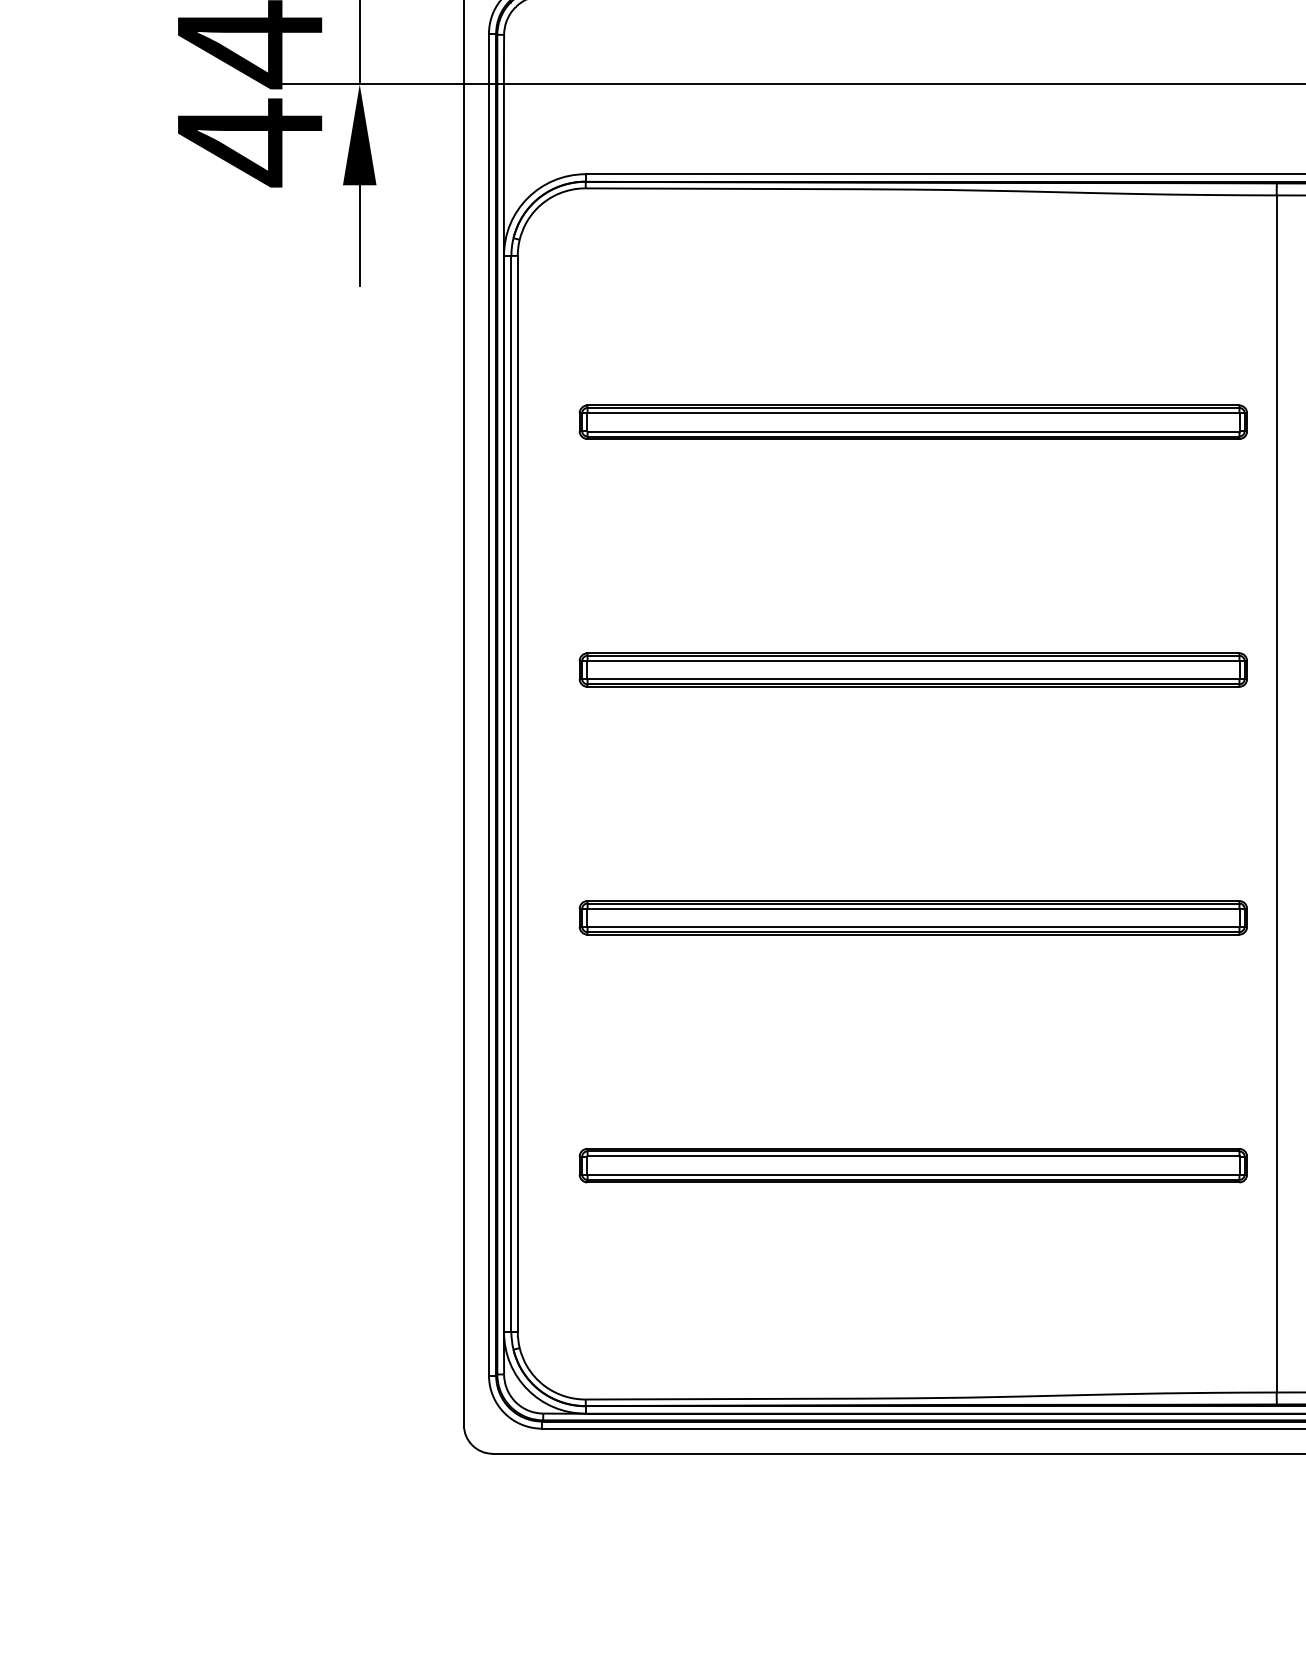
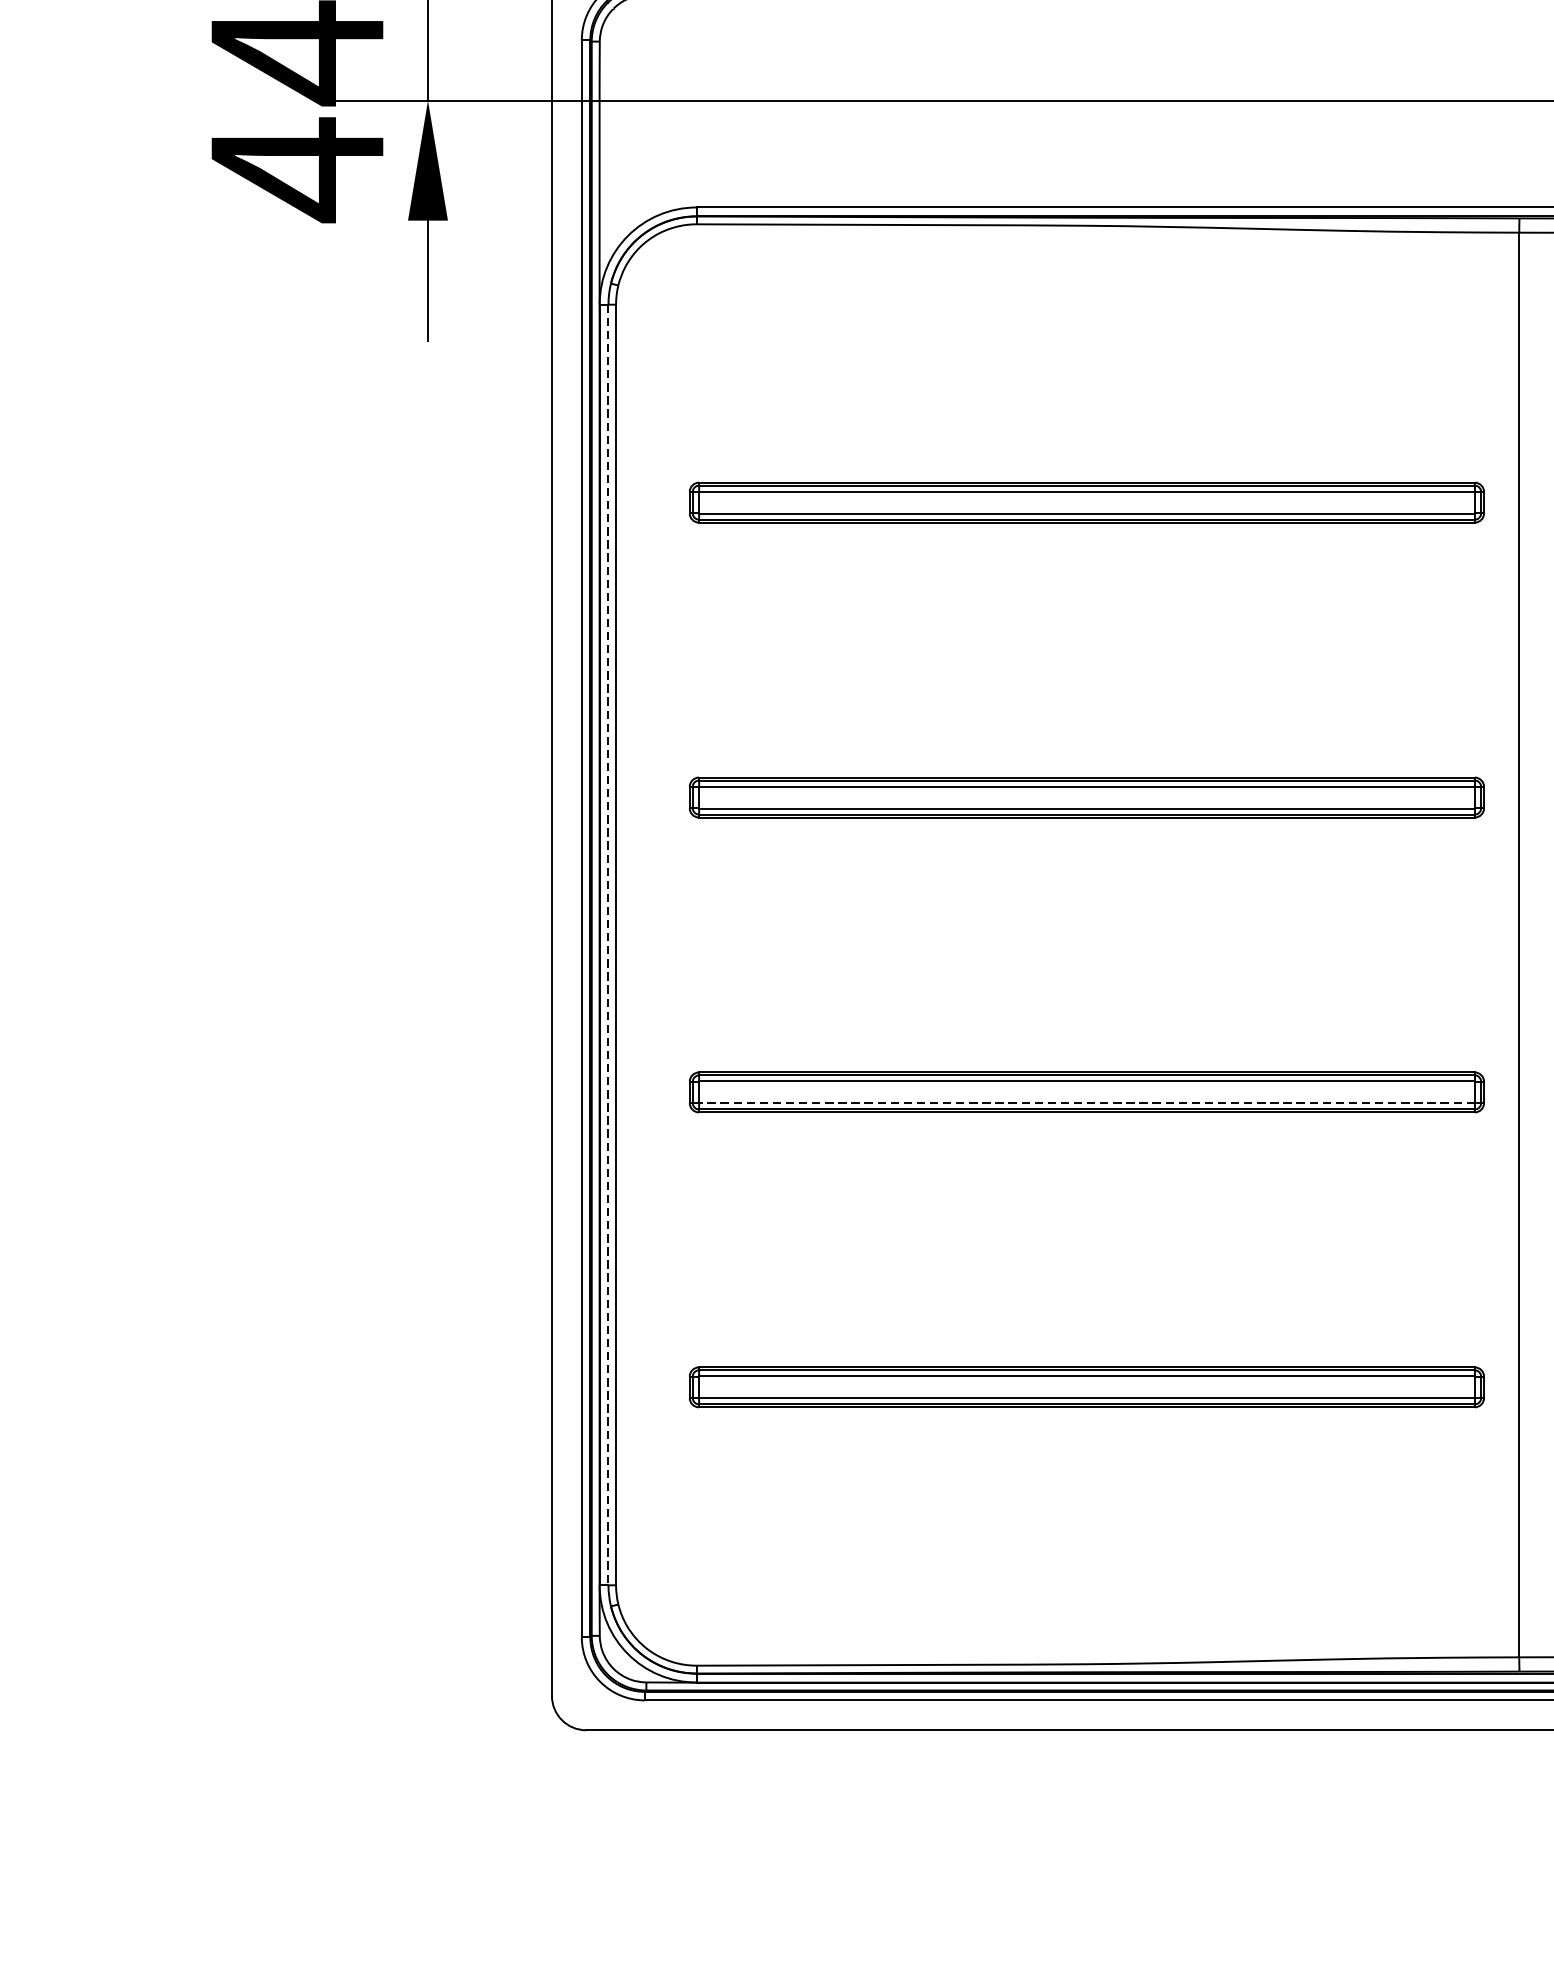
line: (511, 794) -> (608, 945), solid -> dashed
line: (913, 927) -> (1087, 1103), solid -> dashed

